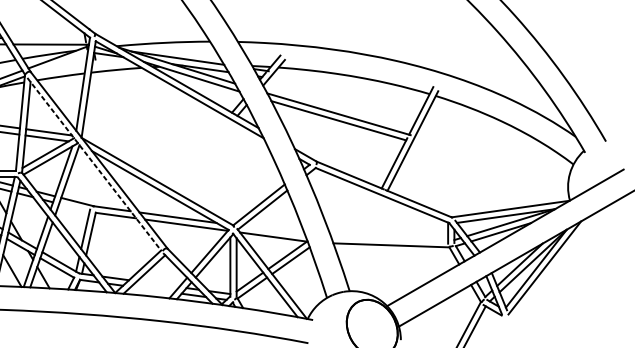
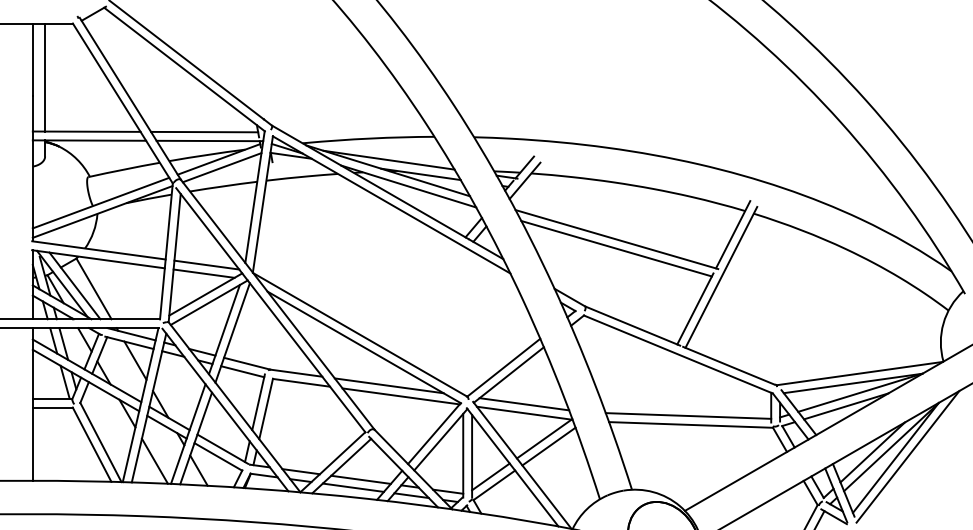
line: (47, 37) -> (204, 131), added
line: (59, 63) -> (221, 167), added
line: (94, 164) -> (271, 310), dashed -> solid
line: (74, 207) -> (242, 371), added
line: (273, 230) -> (524, 404), added
line: (389, 238) -> (688, 415), added
line: (157, 283) -> (360, 479), added
line: (152, 289) -> (352, 487), added

